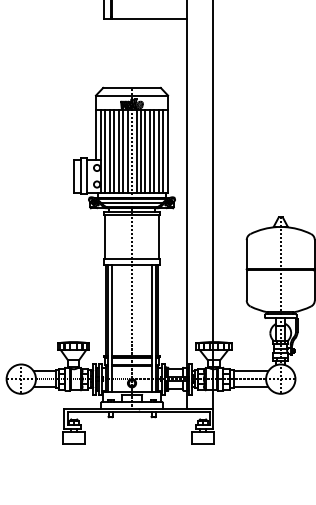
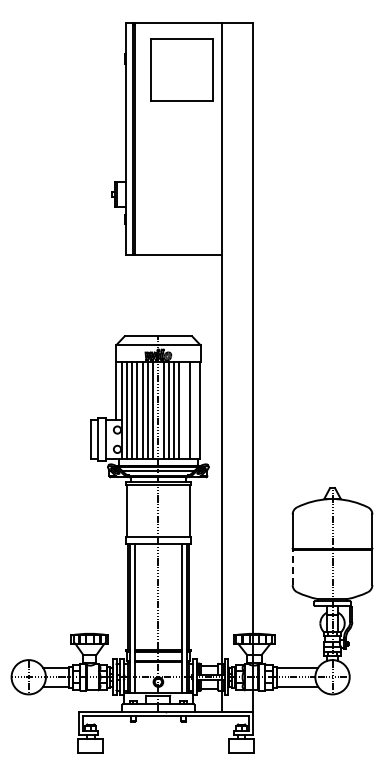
line: (154, 151) -> (184, 410), removed
line: (163, 151) -> (195, 410), removed
line: (246, 285) -> (292, 567), solid -> dashed

